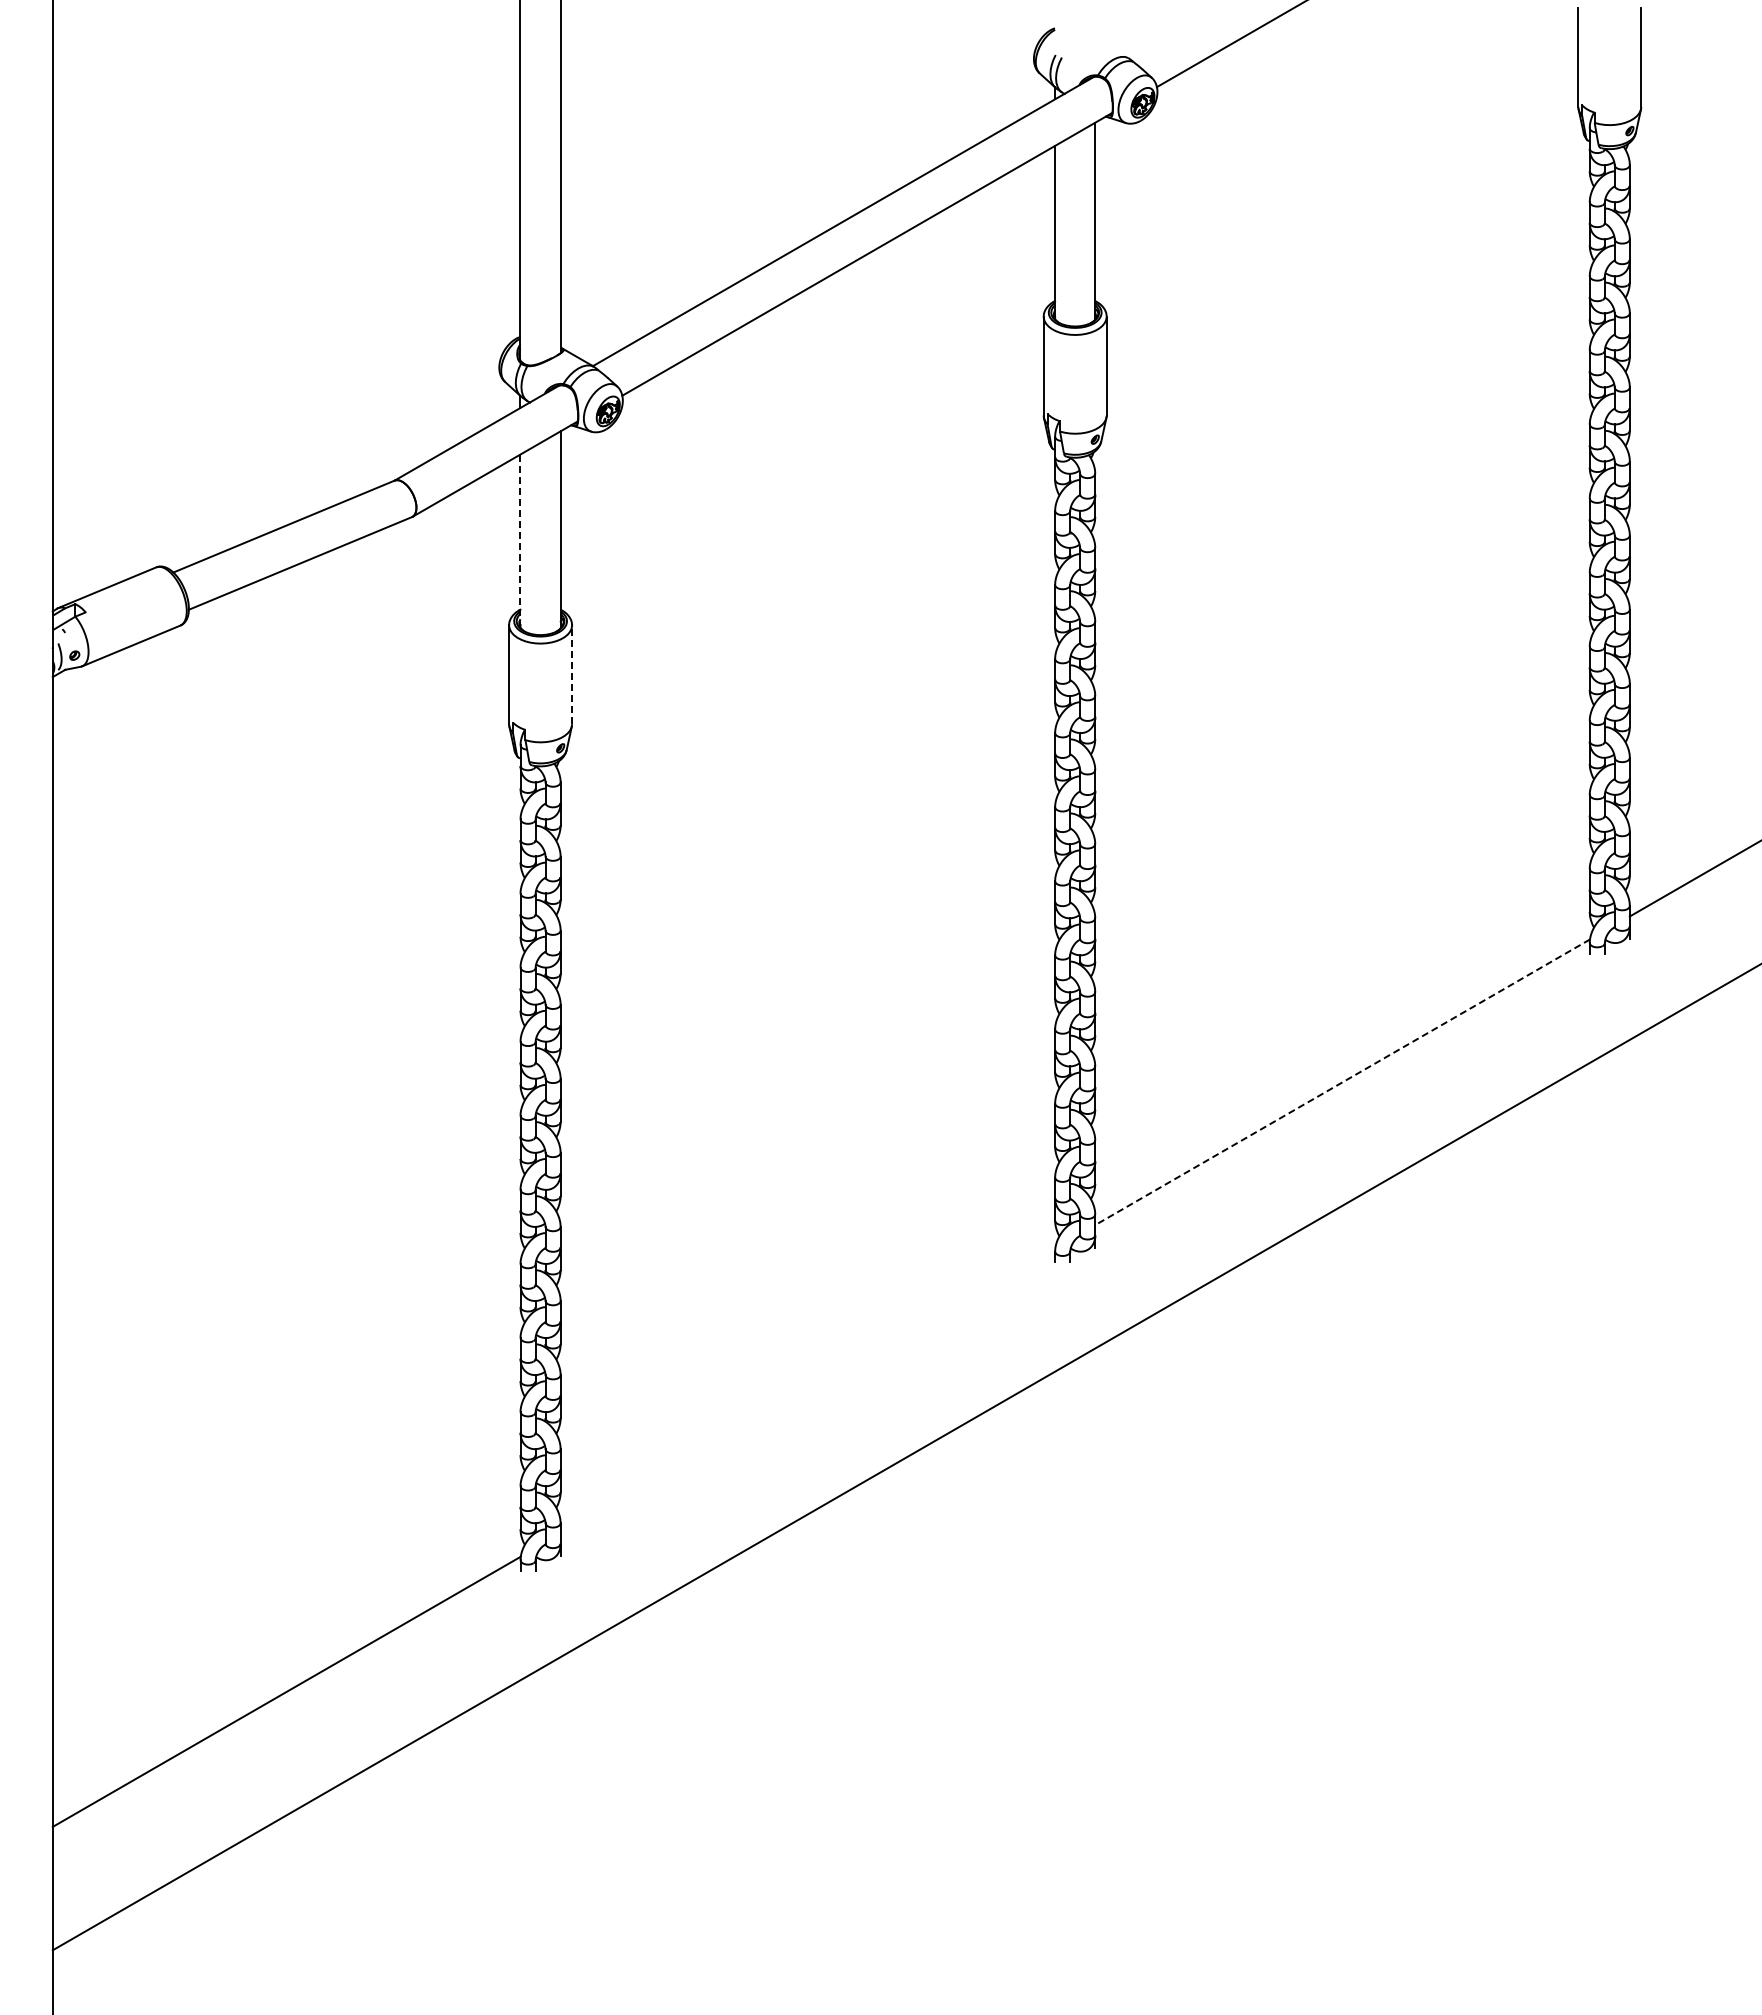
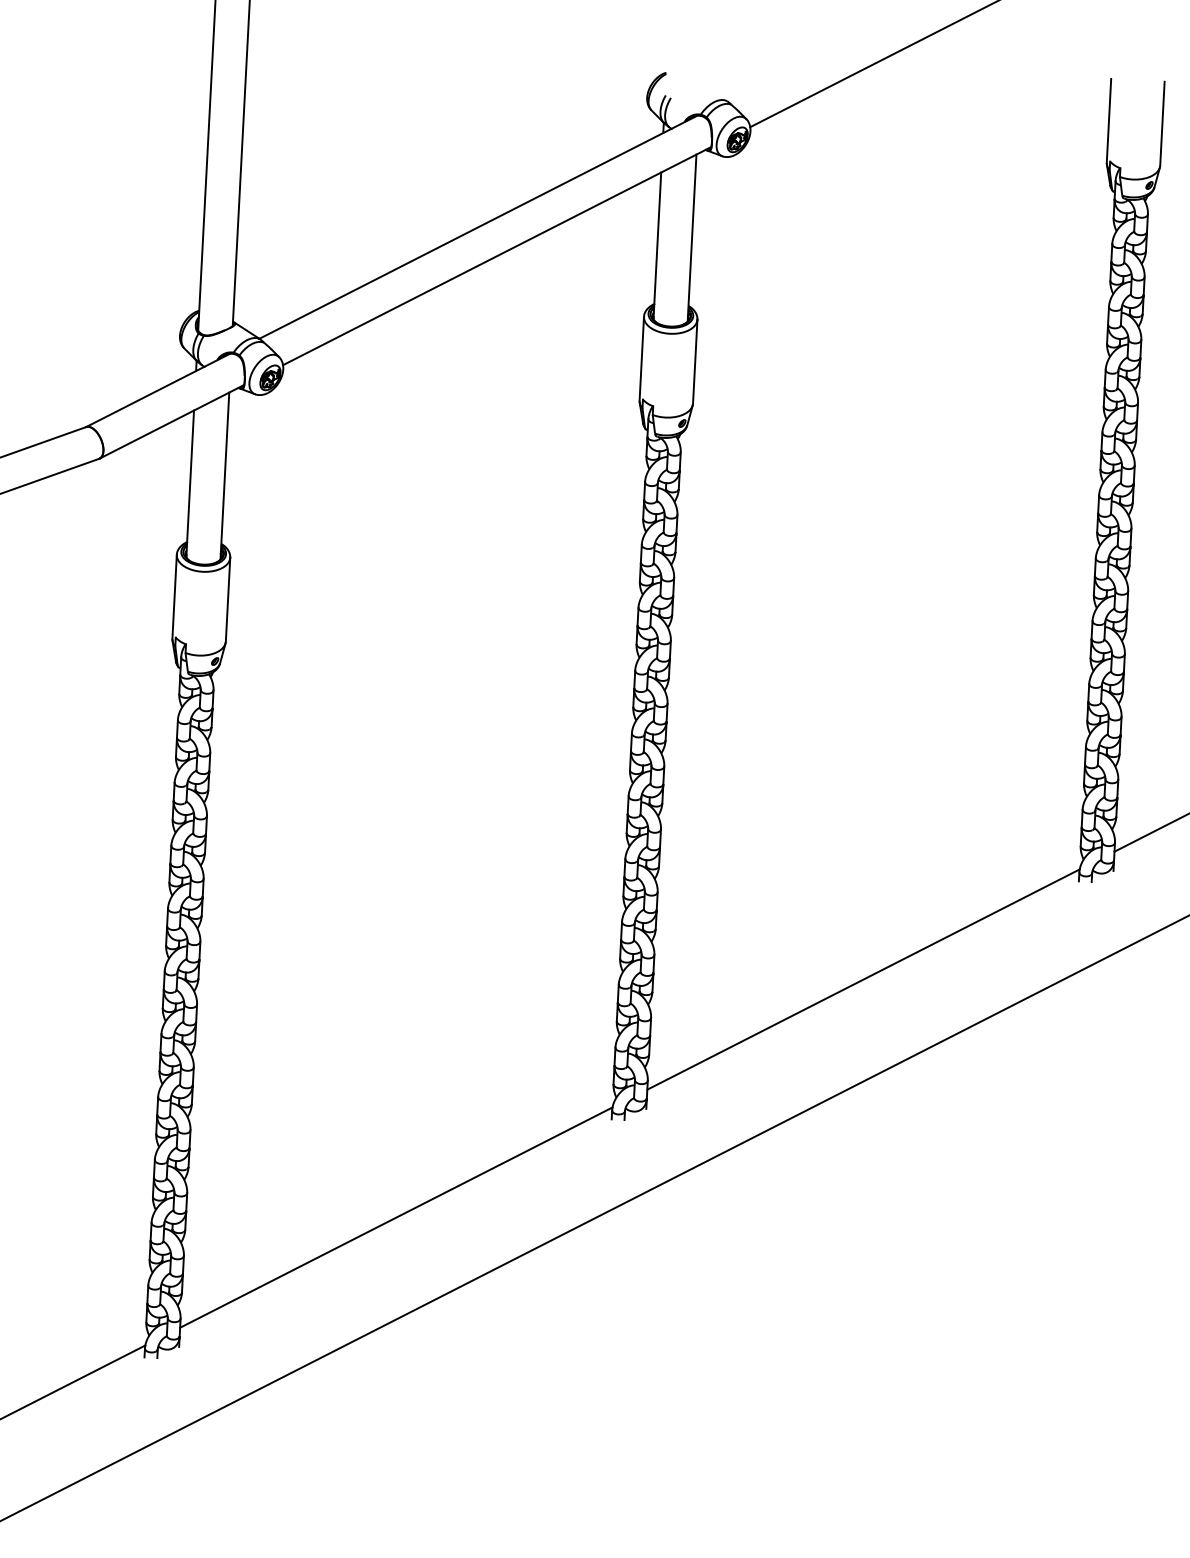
line: (520, 541) -> (190, 484), dashed -> solid
line: (572, 674) -> (228, 599), dashed -> solid
line: (1342, 1082) -> (863, 979), dashed -> solid
line: (807, 1390) -> (395, 1217), added

